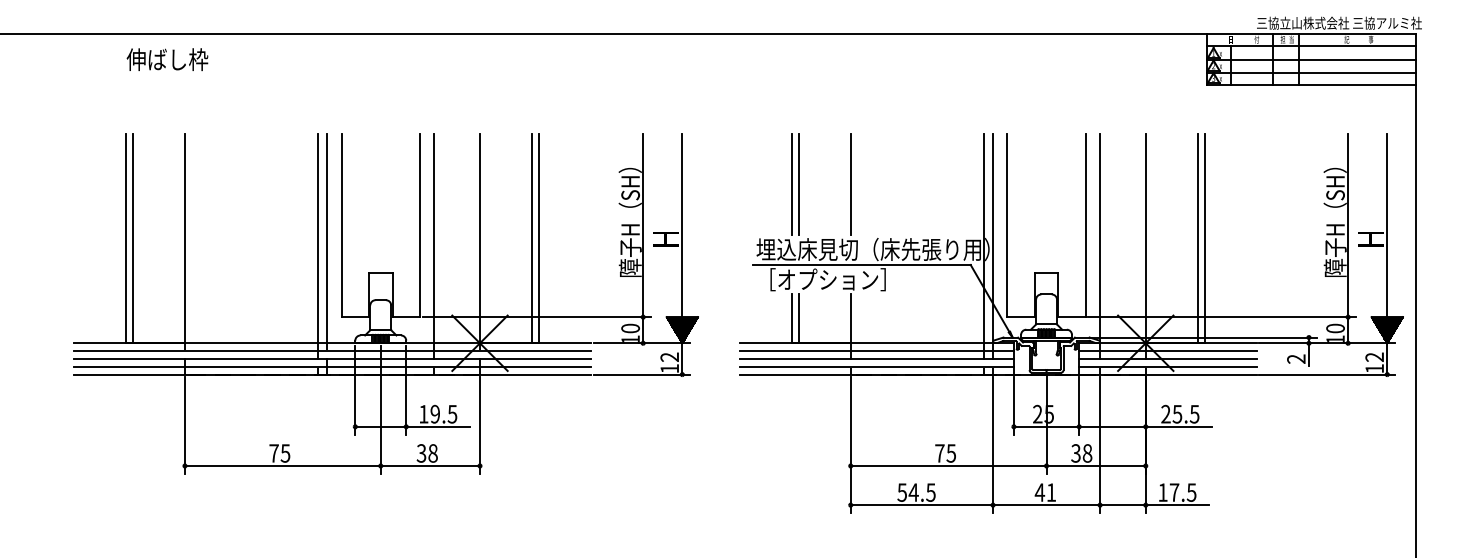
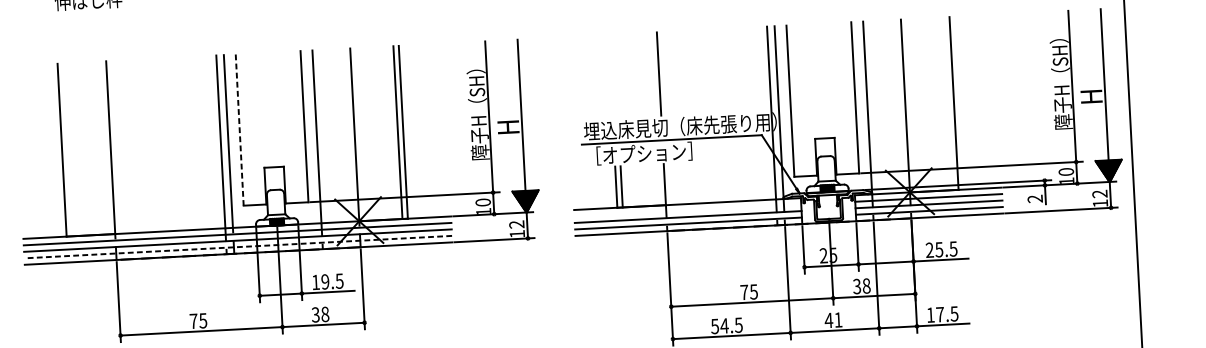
line: (791, 184) -> (610, 76), removed
line: (798, 184) -> (615, 76), removed
line: (341, 226) -> (239, 130), solid -> dashed
line: (132, 238) -> (67, 149), removed
line: (1197, 238) -> (948, 103), removed
line: (876, 351) -> (687, 210), removed
line: (331, 366) -> (237, 246), solid -> dashed

